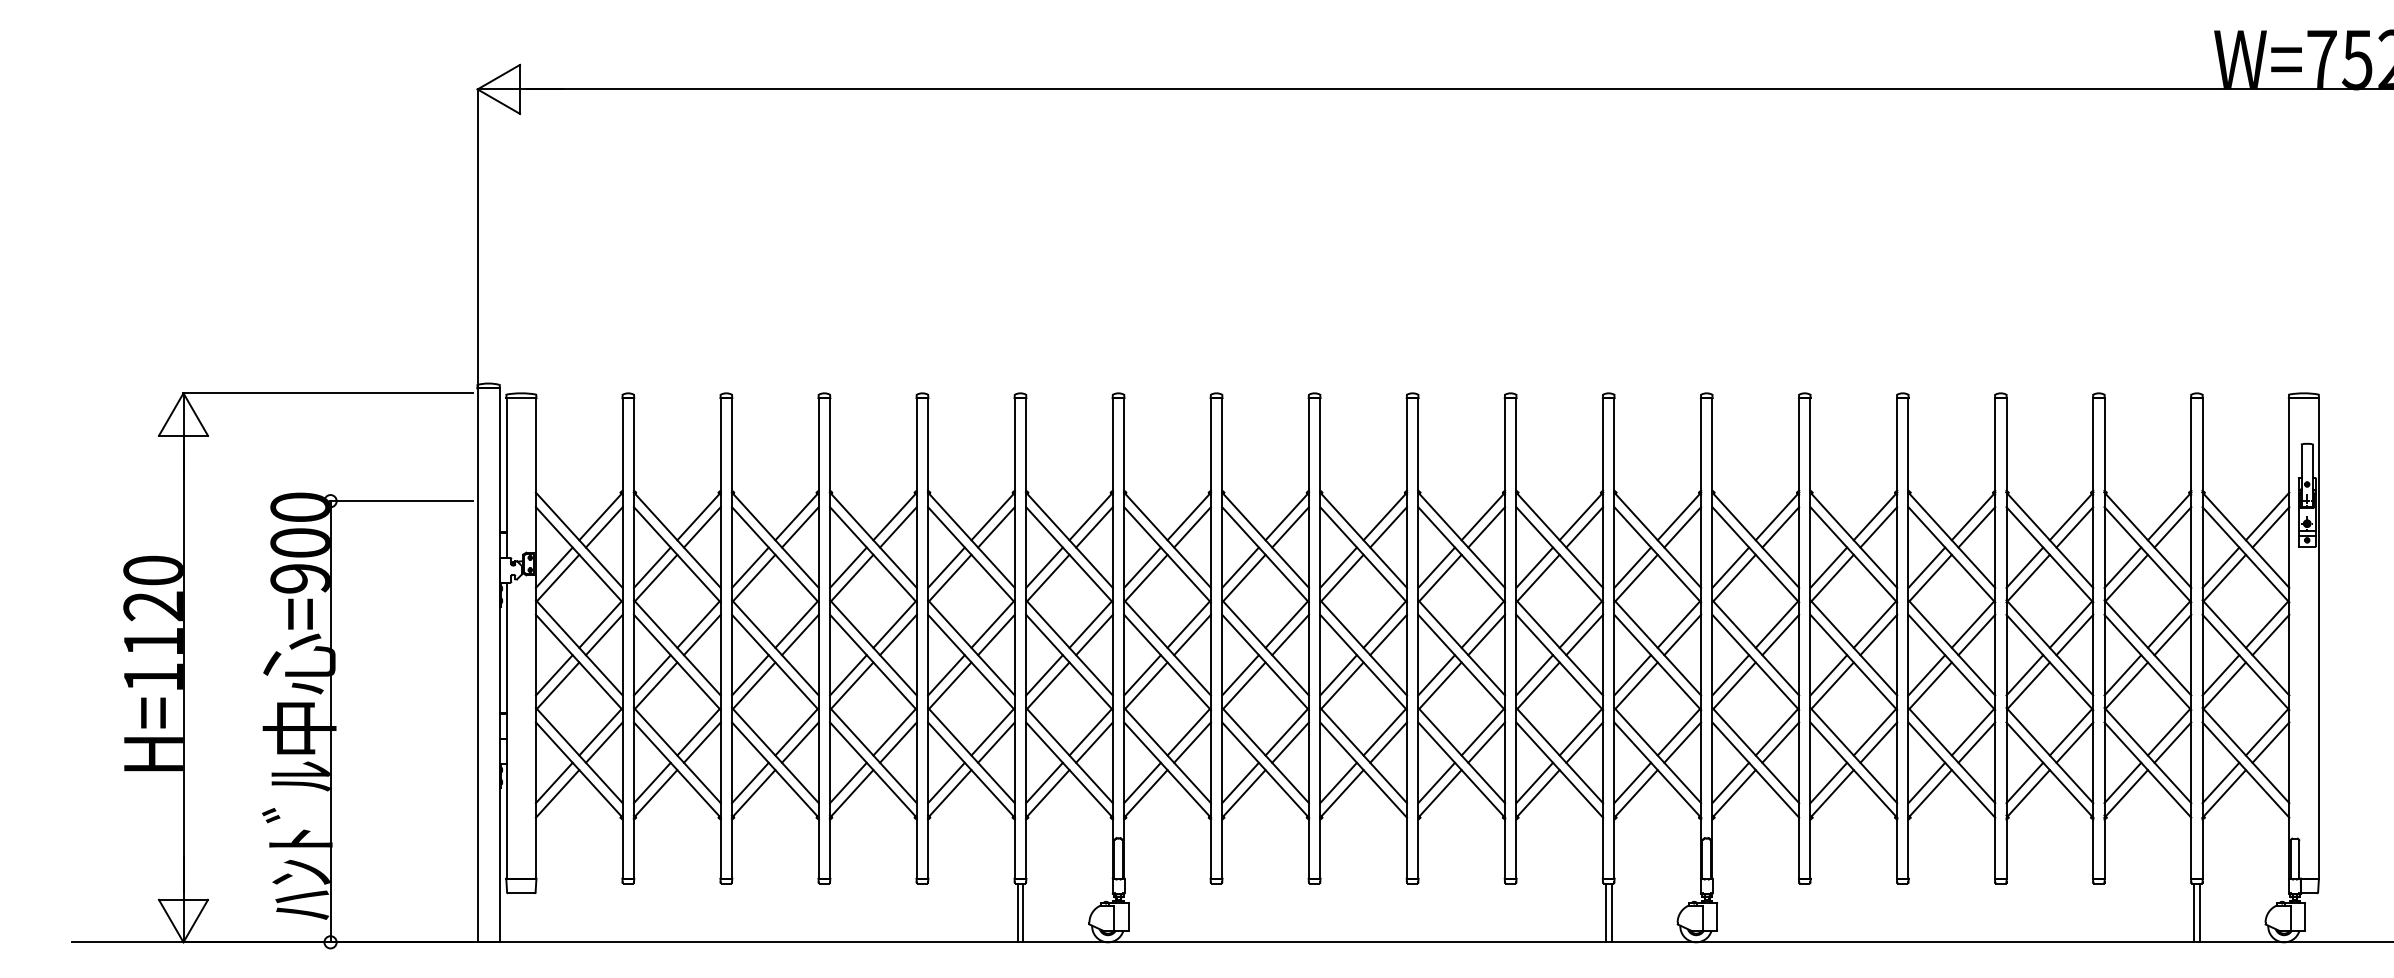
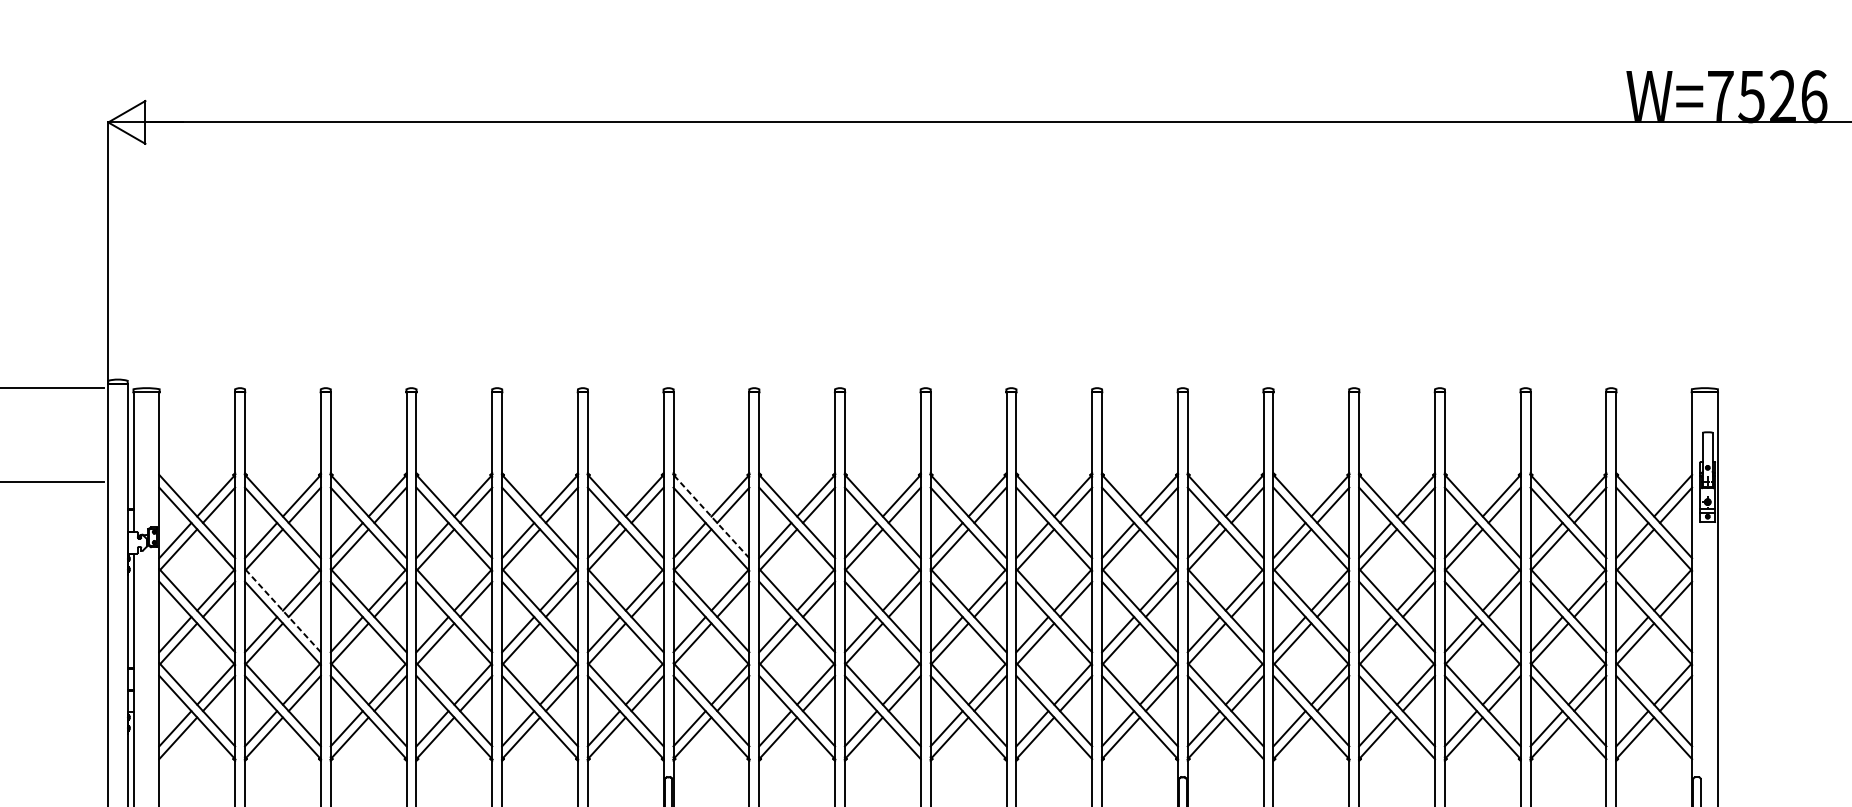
line: (1167, 539) -> (711, 515), solid -> dashed
line: (677, 647) -> (283, 610), solid -> dashed

